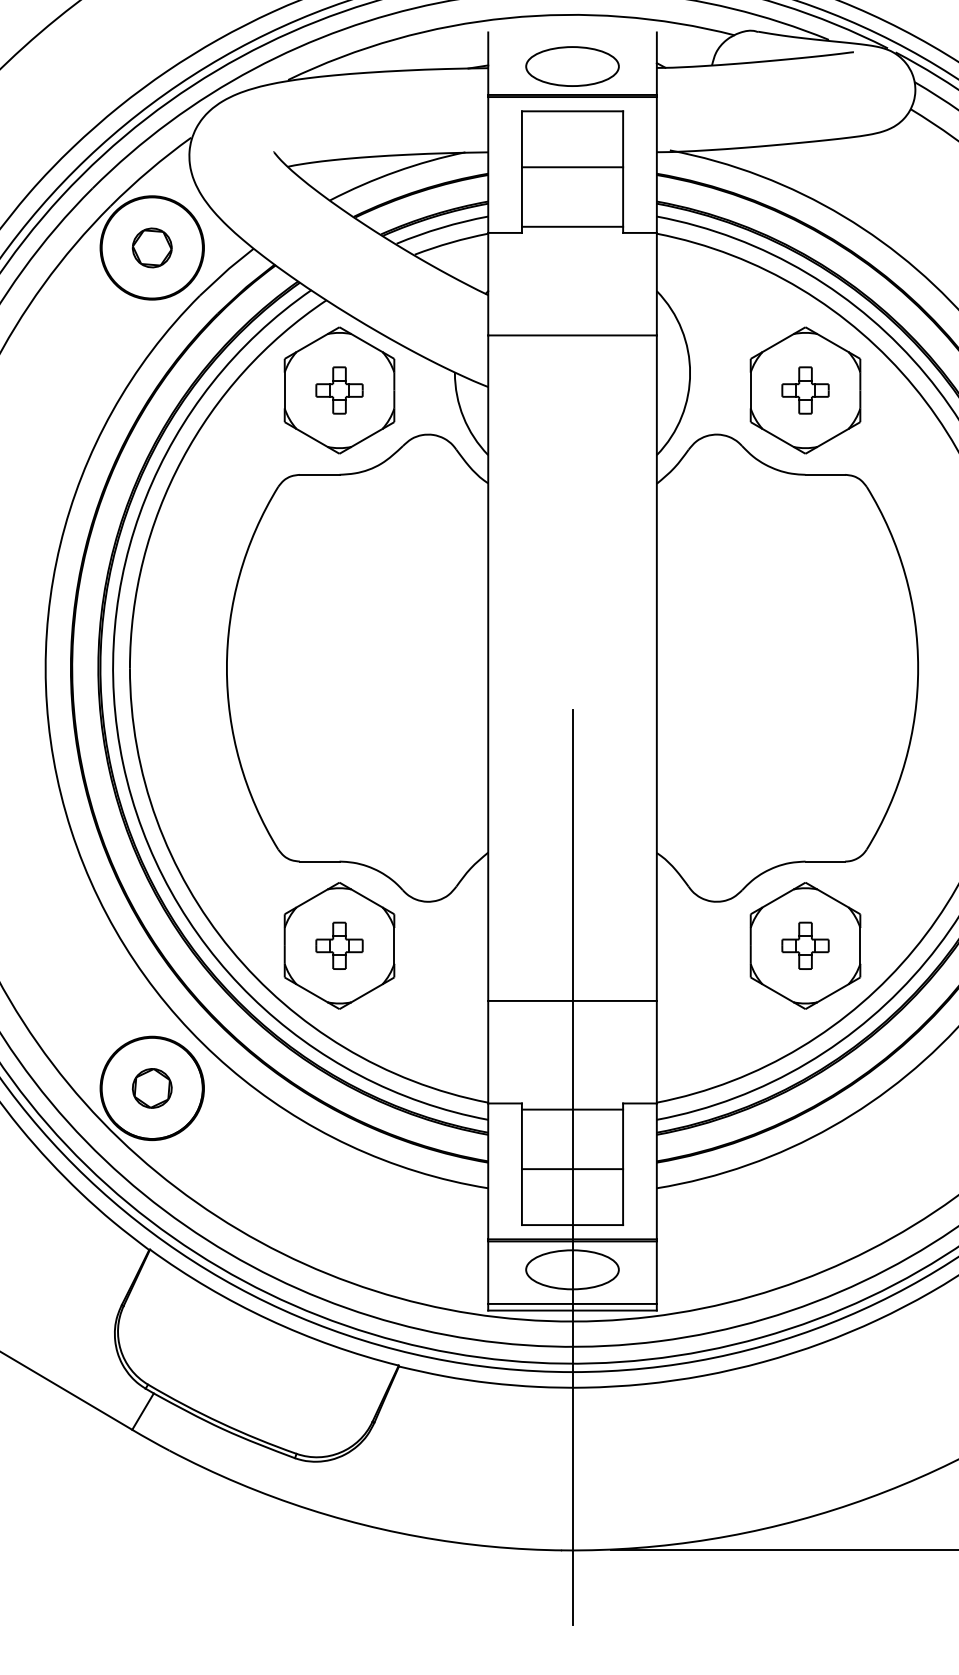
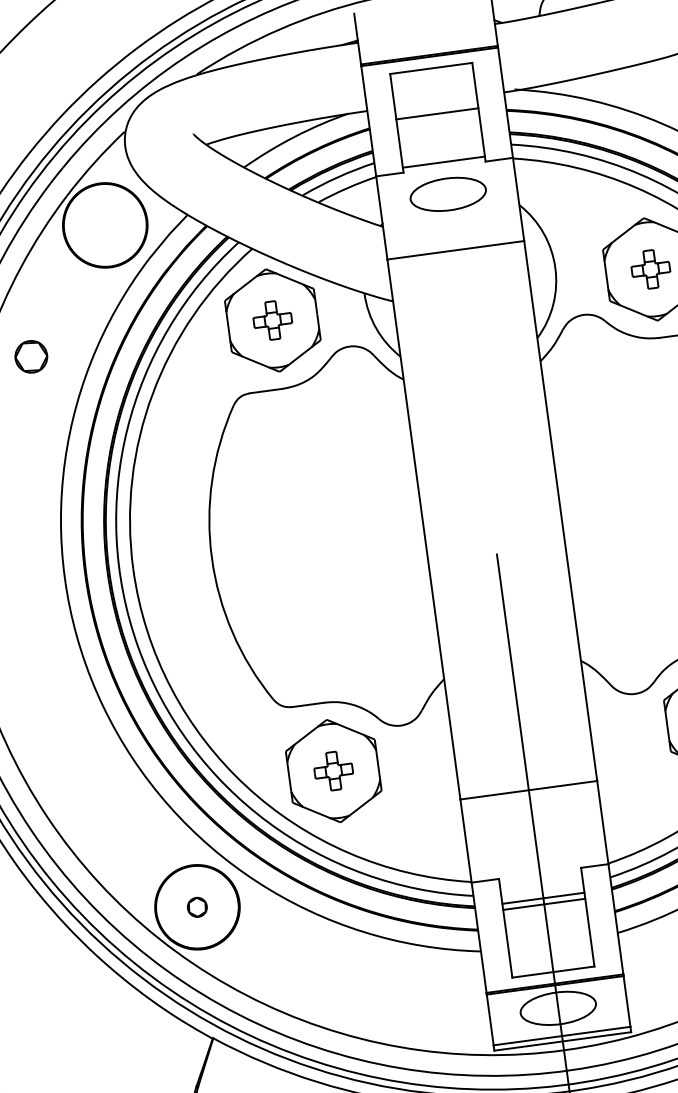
part: (572, 66) -> (448, 194), moved
part: (151, 247) -> (30, 356), moved
part: (151, 1088) -> (196, 907), size x0.6
line: (572, 1109) -> (544, 904), moved
line: (572, 1169) -> (543, 898), moved

